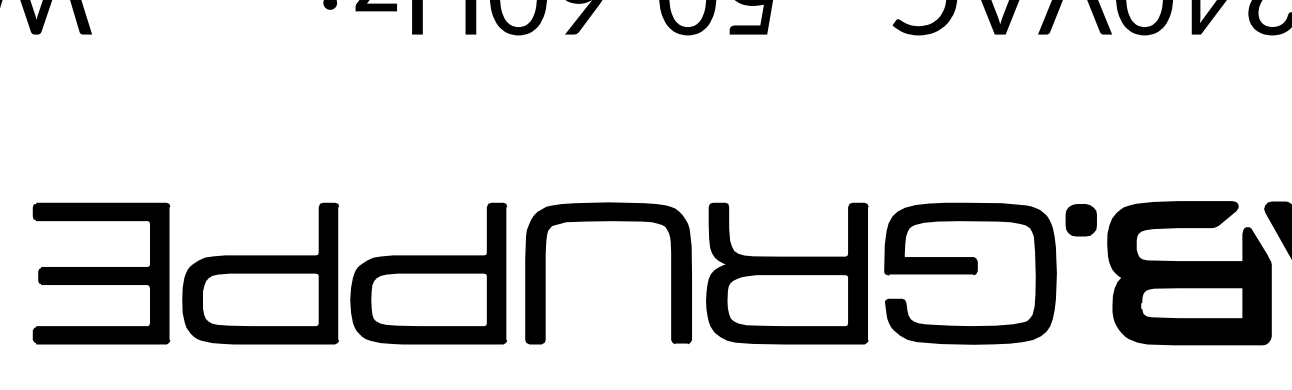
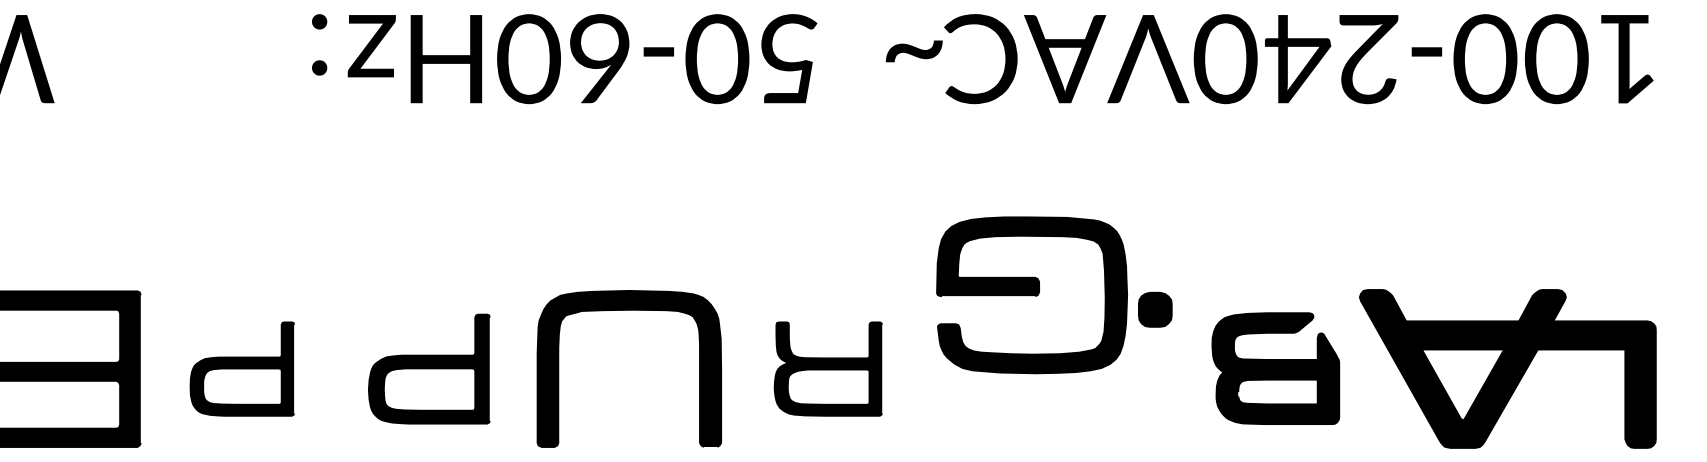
part: (260, 273) -> (242, 368), size x0.6
part: (428, 273) -> (429, 368), size x0.7
part: (787, 273) -> (828, 368), size x0.6
part: (969, 273) -> (1031, 295), moved
part: (1189, 273) -> (1275, 368), size x0.7

